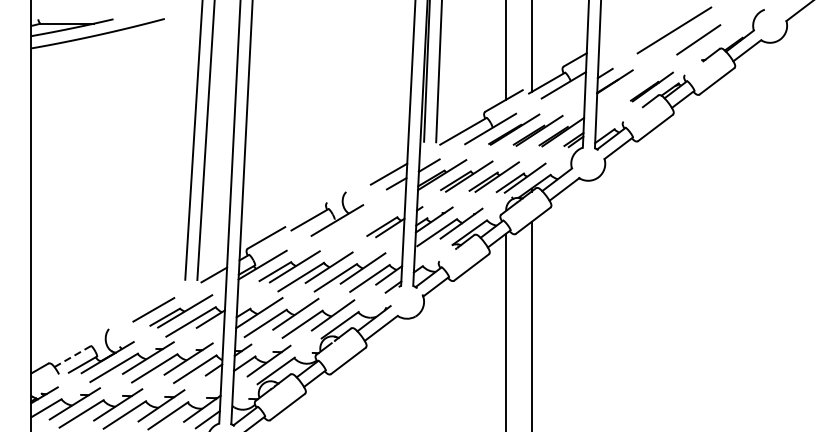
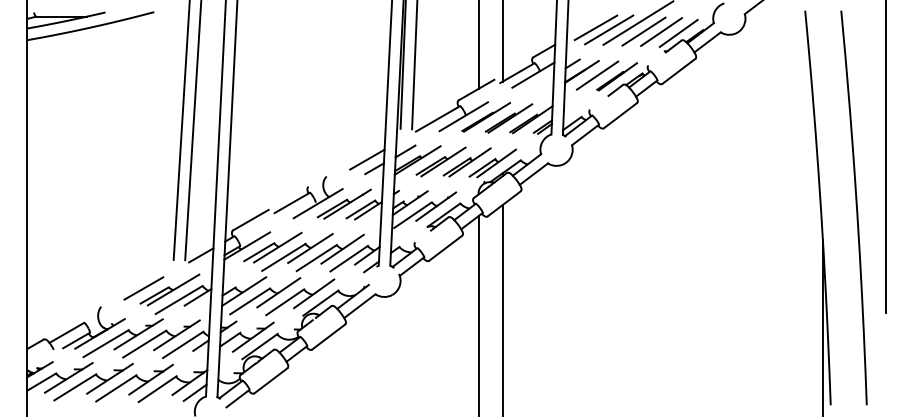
line: (629, 35) -> (595, 27), added
line: (643, 37) -> (609, 29), added
line: (679, 39) -> (643, 31), added
line: (716, 40) -> (678, 32), added
line: (631, 85) -> (597, 75), added
part: (363, 220) -> (343, 203), added
line: (72, 356) -> (66, 332), dashed -> solid

